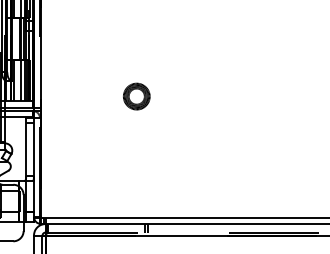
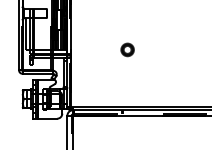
part: (136, 95) -> (127, 49), moved

